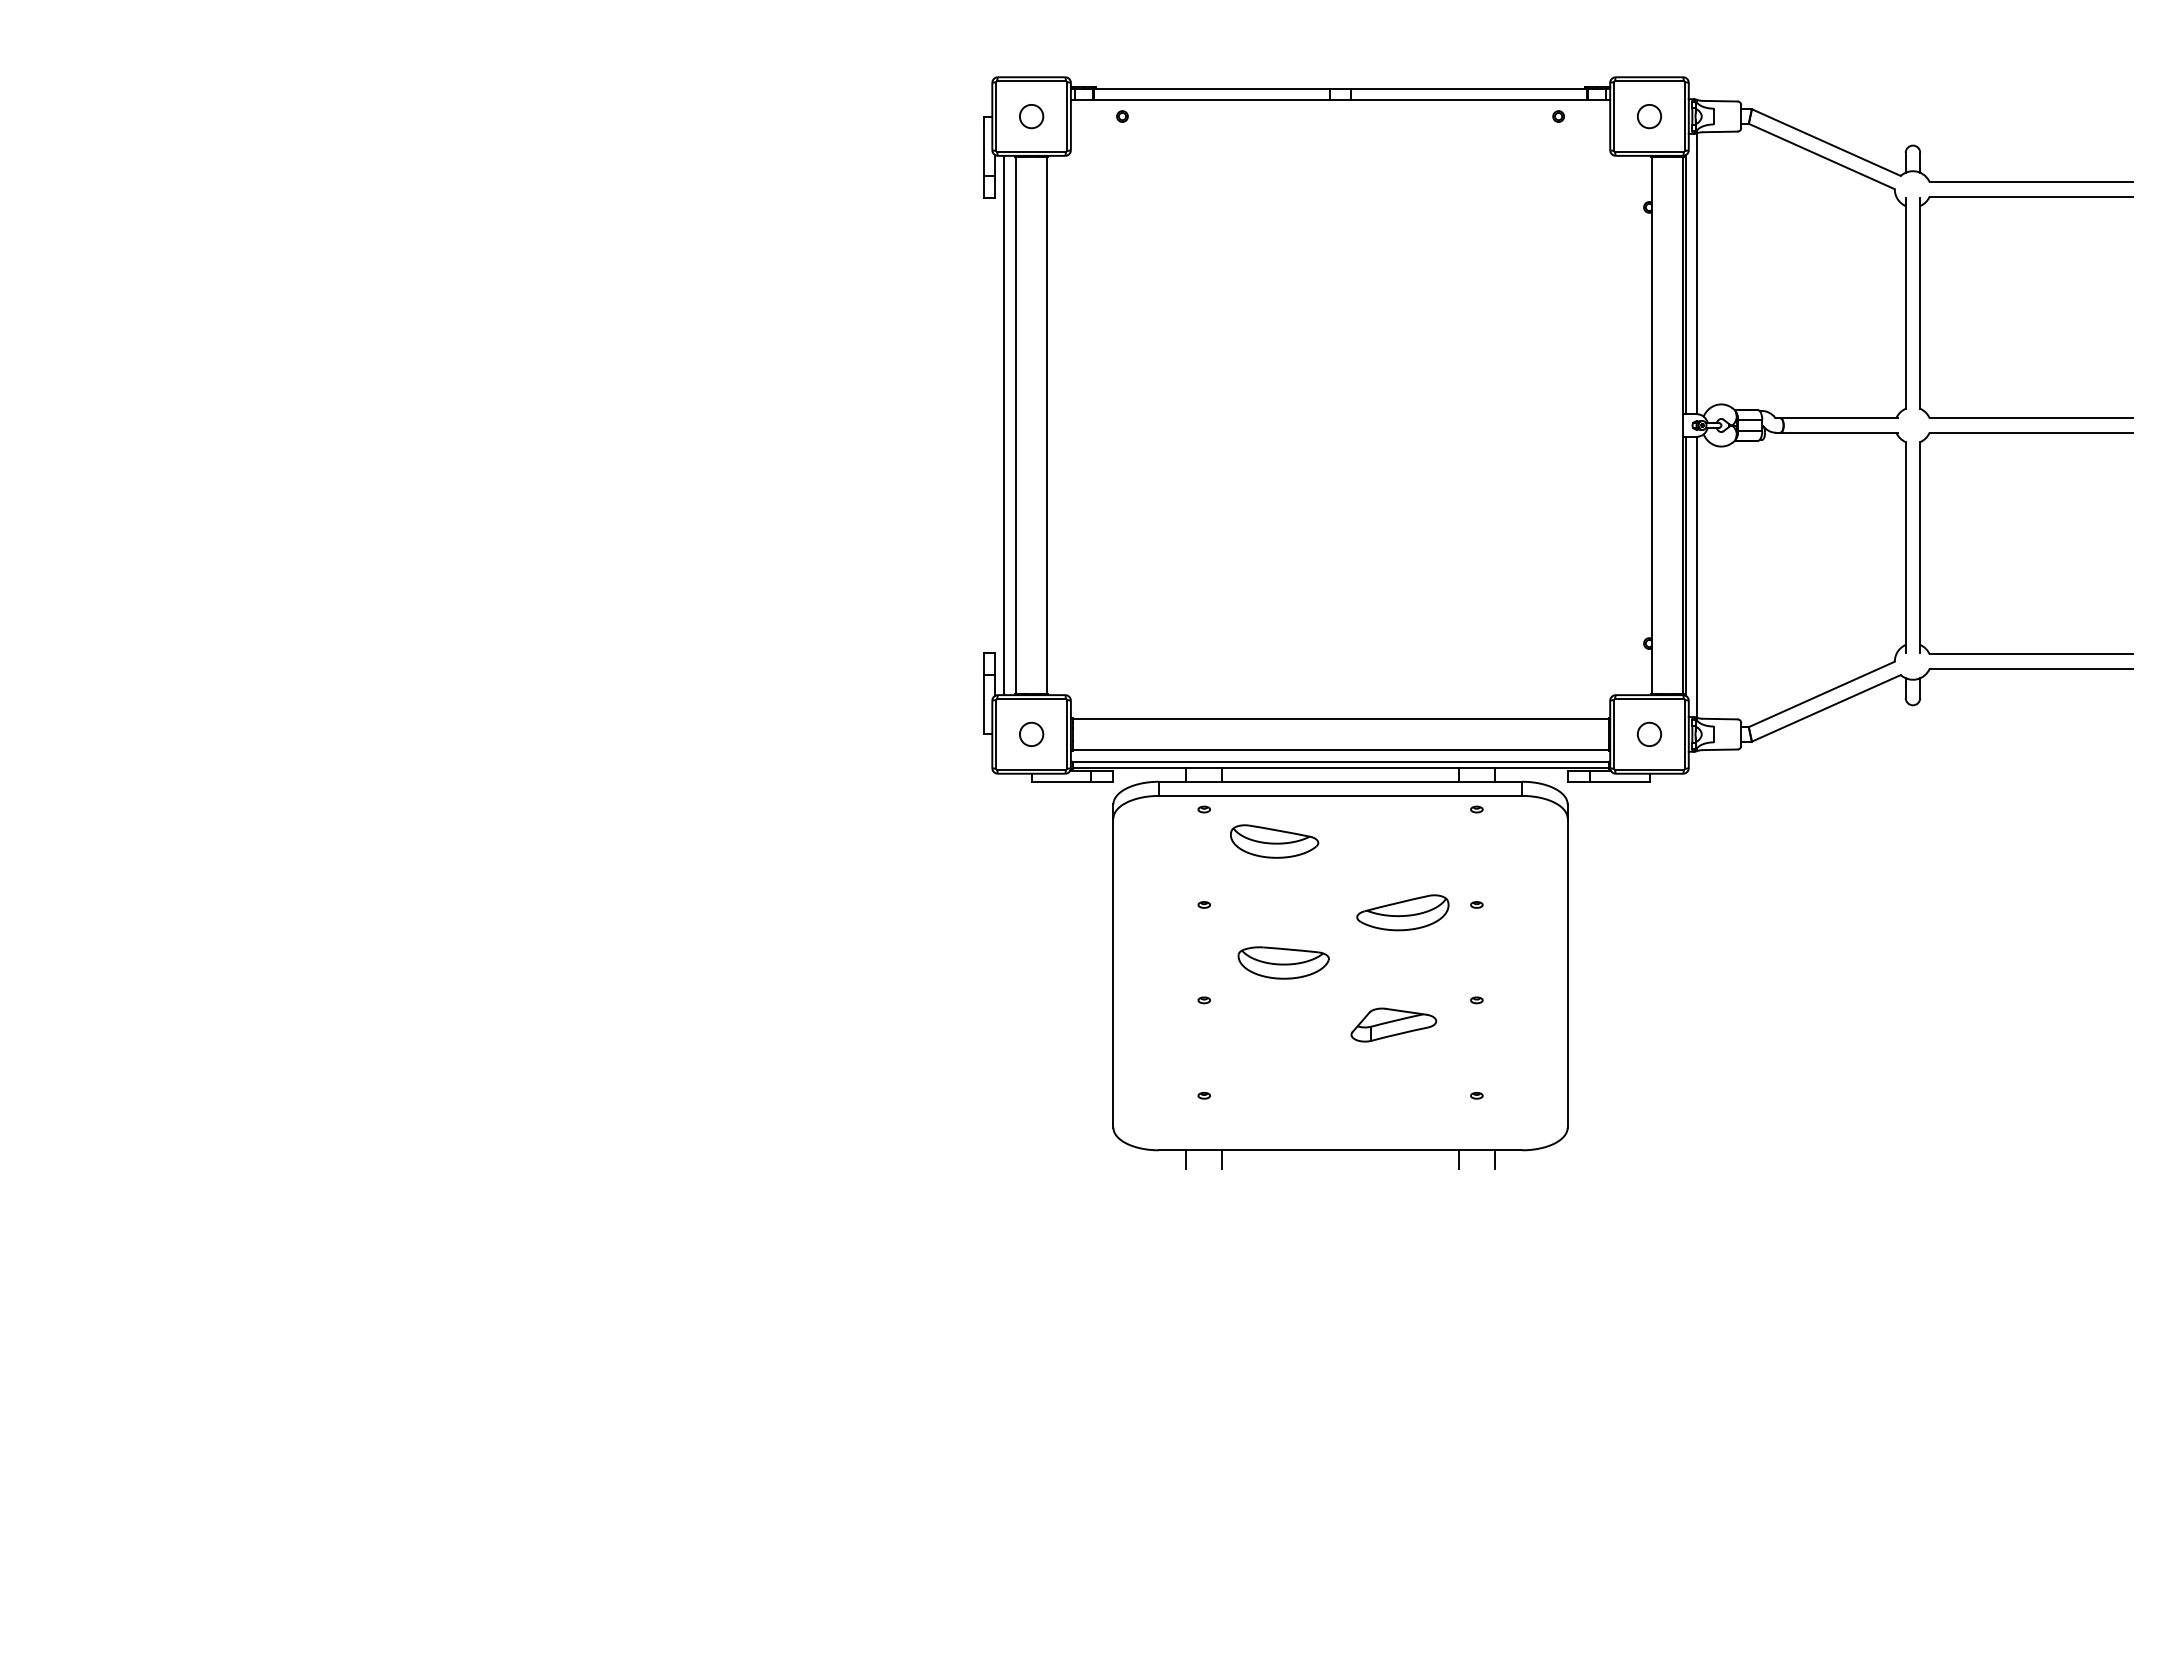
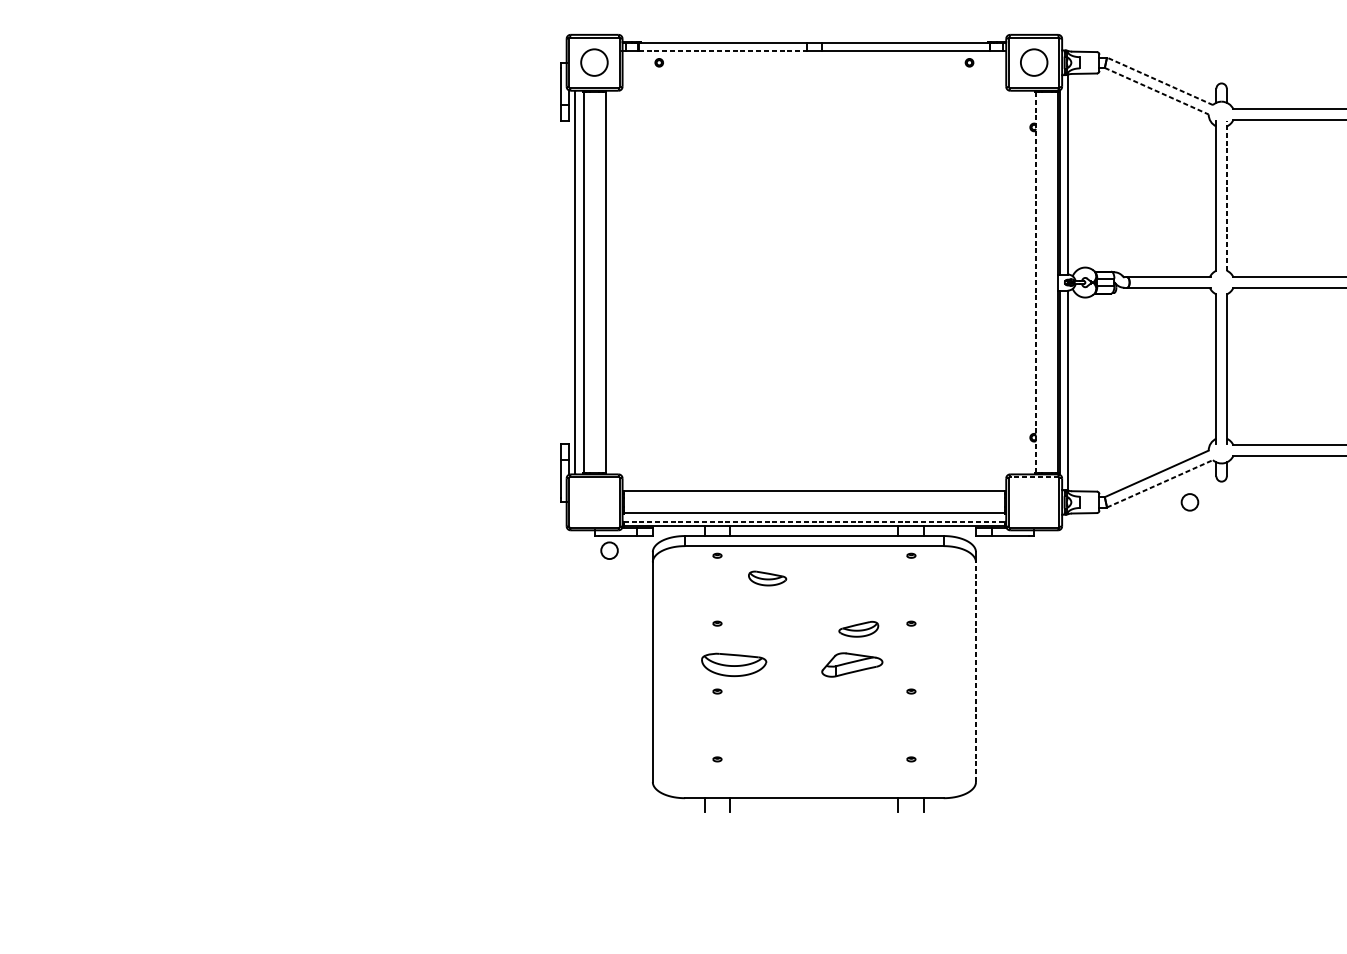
line: (1212, 100) -> (723, 51), solid -> dashed
circle: (1031, 116) -> (594, 62), size x1.6
circle: (1649, 116) -> (1034, 62), size x1.6
line: (1826, 142) -> (1160, 81), solid -> dashed
line: (1822, 156) -> (1157, 91), solid -> dashed
line: (1920, 303) -> (1226, 195), solid -> dashed
line: (1652, 426) -> (1036, 283), solid -> dashed
line: (1649, 699) -> (1034, 477), solid -> dashed
line: (1826, 708) -> (1160, 483), solid -> dashed
circle: (1031, 733) -> (609, 550), moved
circle: (1649, 733) -> (1189, 501), moved
line: (1341, 761) -> (815, 521), solid -> dashed
part: (1274, 841) -> (767, 578), size x0.6
part: (1402, 912) -> (858, 629), size x0.6
part: (1283, 962) -> (733, 664), moved
line: (1567, 972) -> (975, 671), solid -> dashed
part: (1393, 1024) -> (852, 664), moved

